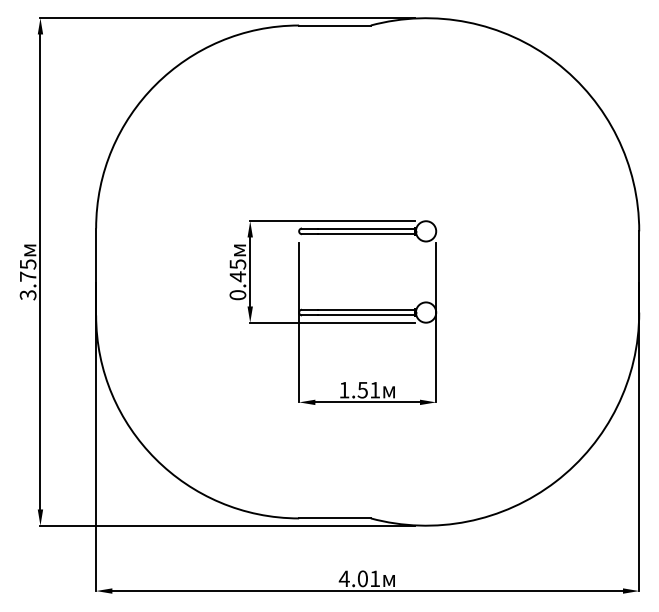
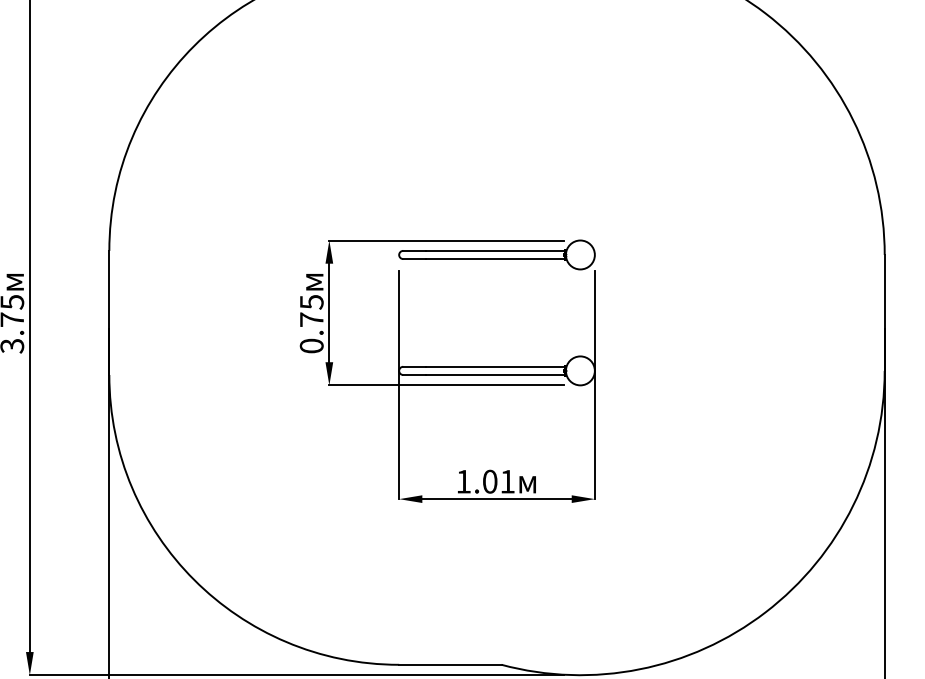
text: (237, 276) -> (311, 319), 0.45 -> 0.75
text: (362, 389) -> (489, 480), 1.51 -> 1.01

